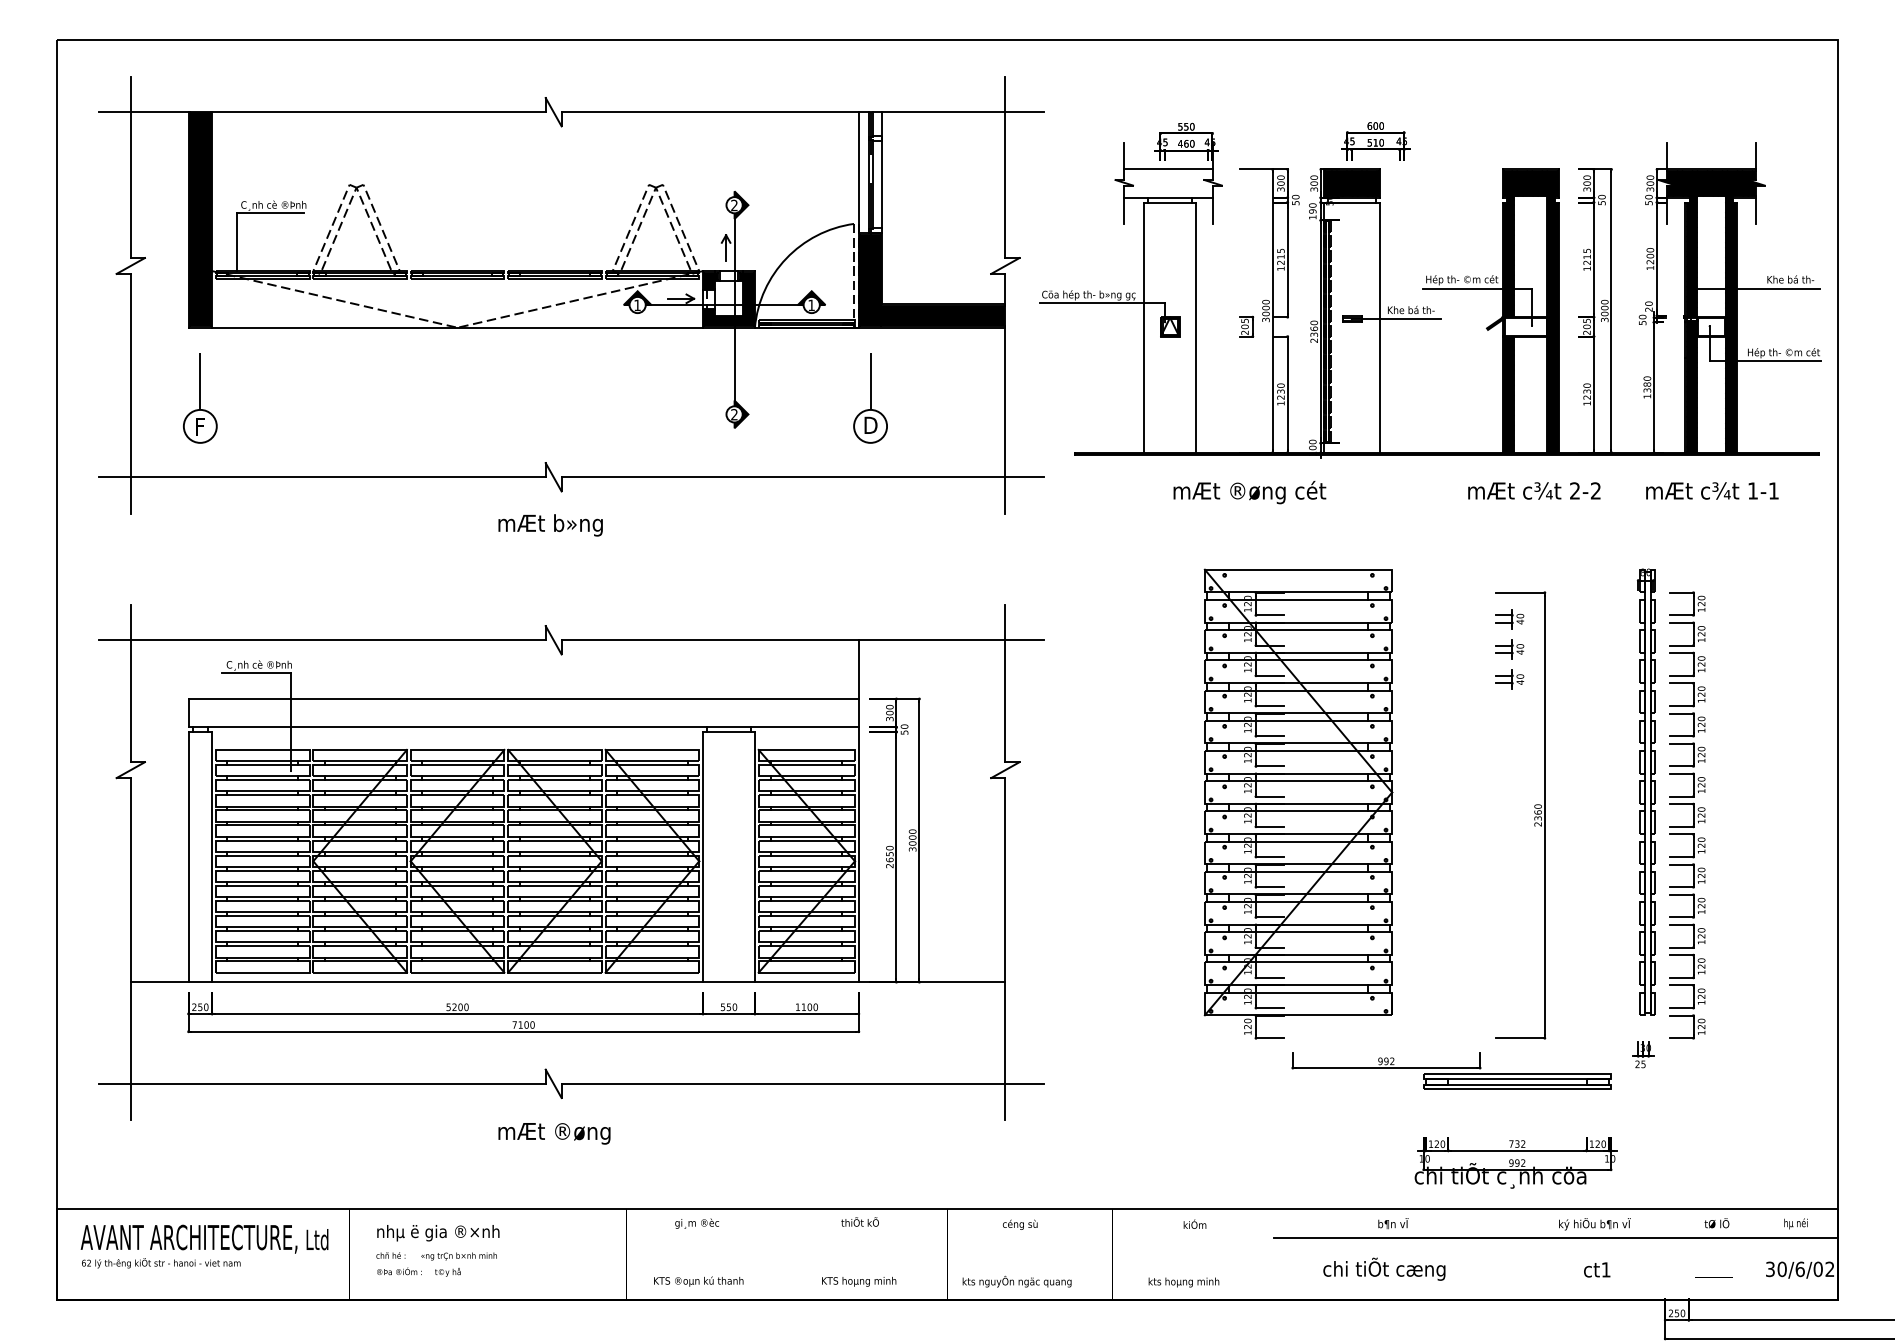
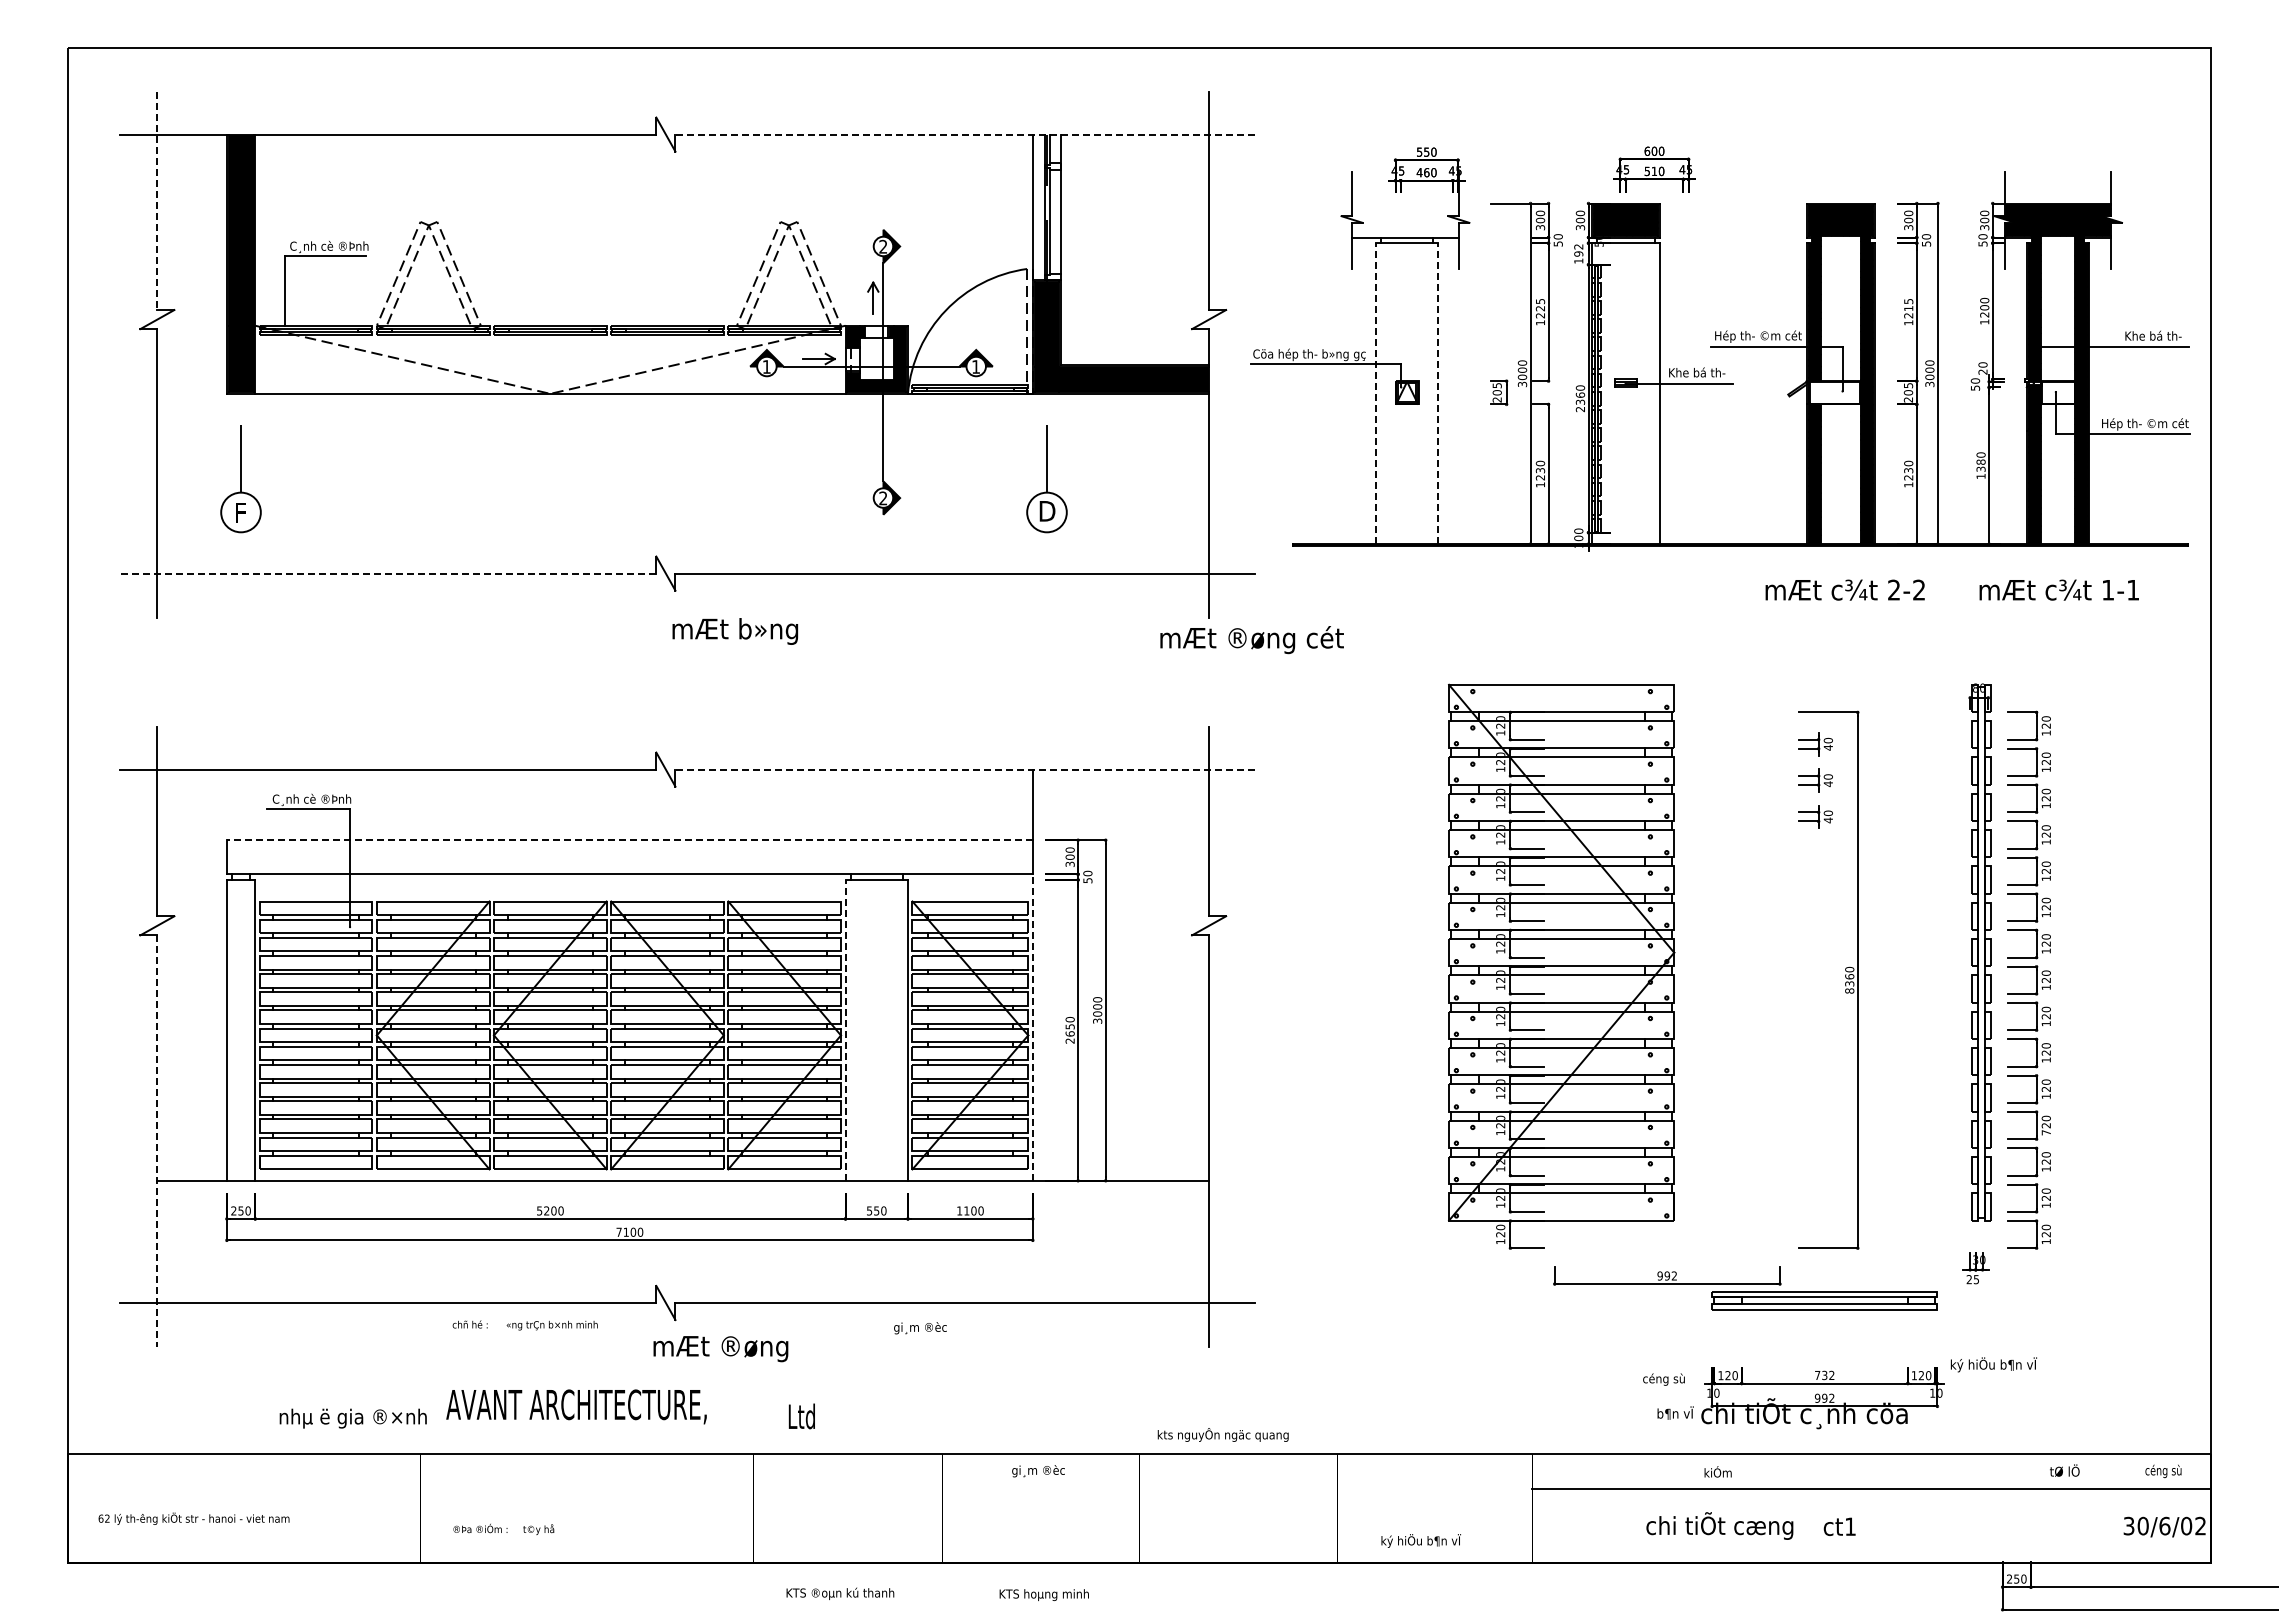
line: (802, 112) -> (965, 134), solid -> dashed
line: (130, 167) -> (157, 201), solid -> dashed
line: (1167, 169) -> (1404, 203), removed
text: (1312, 205) -> (1578, 246), 190 -> 192
text: (1280, 256) -> (1539, 308), 1215 -> 1225
line: (1143, 327) -> (1375, 393), solid -> dashed
line: (1196, 327) -> (1438, 393), solid -> dashed
line: (322, 477) -> (387, 573), solid -> dashed
text: (1249, 492) -> (1251, 640), moved
text: (550, 525) -> (735, 631), moved
line: (802, 640) -> (965, 769), solid -> dashed
line: (523, 699) -> (629, 840), solid -> dashed
text: (1537, 823) -> (1849, 990), 2360 -> 8360
line: (858, 854) -> (1032, 1027), solid -> dashed
line: (703, 856) -> (845, 1029), solid -> dashed
text: (1700, 942) -> (2045, 1132), 120 -> 720
line: (130, 949) -> (157, 1141), solid -> dashed
text: (554, 1134) -> (720, 1349), moved
text: (697, 1223) -> (920, 1328), moved
text: (862, 1223) -> (1037, 1470), thiÕt kÕ -> gi¸m ®èc
text: (1194, 1223) -> (1717, 1471), moved
text: (1393, 1223) -> (1675, 1412), moved
text: (1594, 1223) -> (1993, 1364), moved
text: (1799, 1223) -> (2163, 1471), hµ néi -> céng sù
text: (1019, 1224) -> (1663, 1379), moved
text: (437, 1233) -> (352, 1418), moved
text: (189, 1238) -> (576, 1406), moved
text: (317, 1239) -> (801, 1416), moved
text: (436, 1256) -> (524, 1325), moved
text: (1384, 1268) -> (1719, 1525), moved
text: (1596, 1269) -> (1839, 1526), moved
line: (1714, 1277) -> (2061, 1536), removed
text: (698, 1281) -> (840, 1593), moved
text: (858, 1281) -> (1043, 1594), moved
text: (1016, 1281) -> (1222, 1434), moved
text: (1186, 1281) -> (1426, 1540), kts hoµng minh -> ký hiÖu b¶n vÏ

